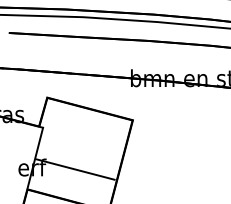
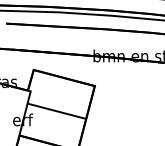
line: (74, 169) -> (56, 111), moved

